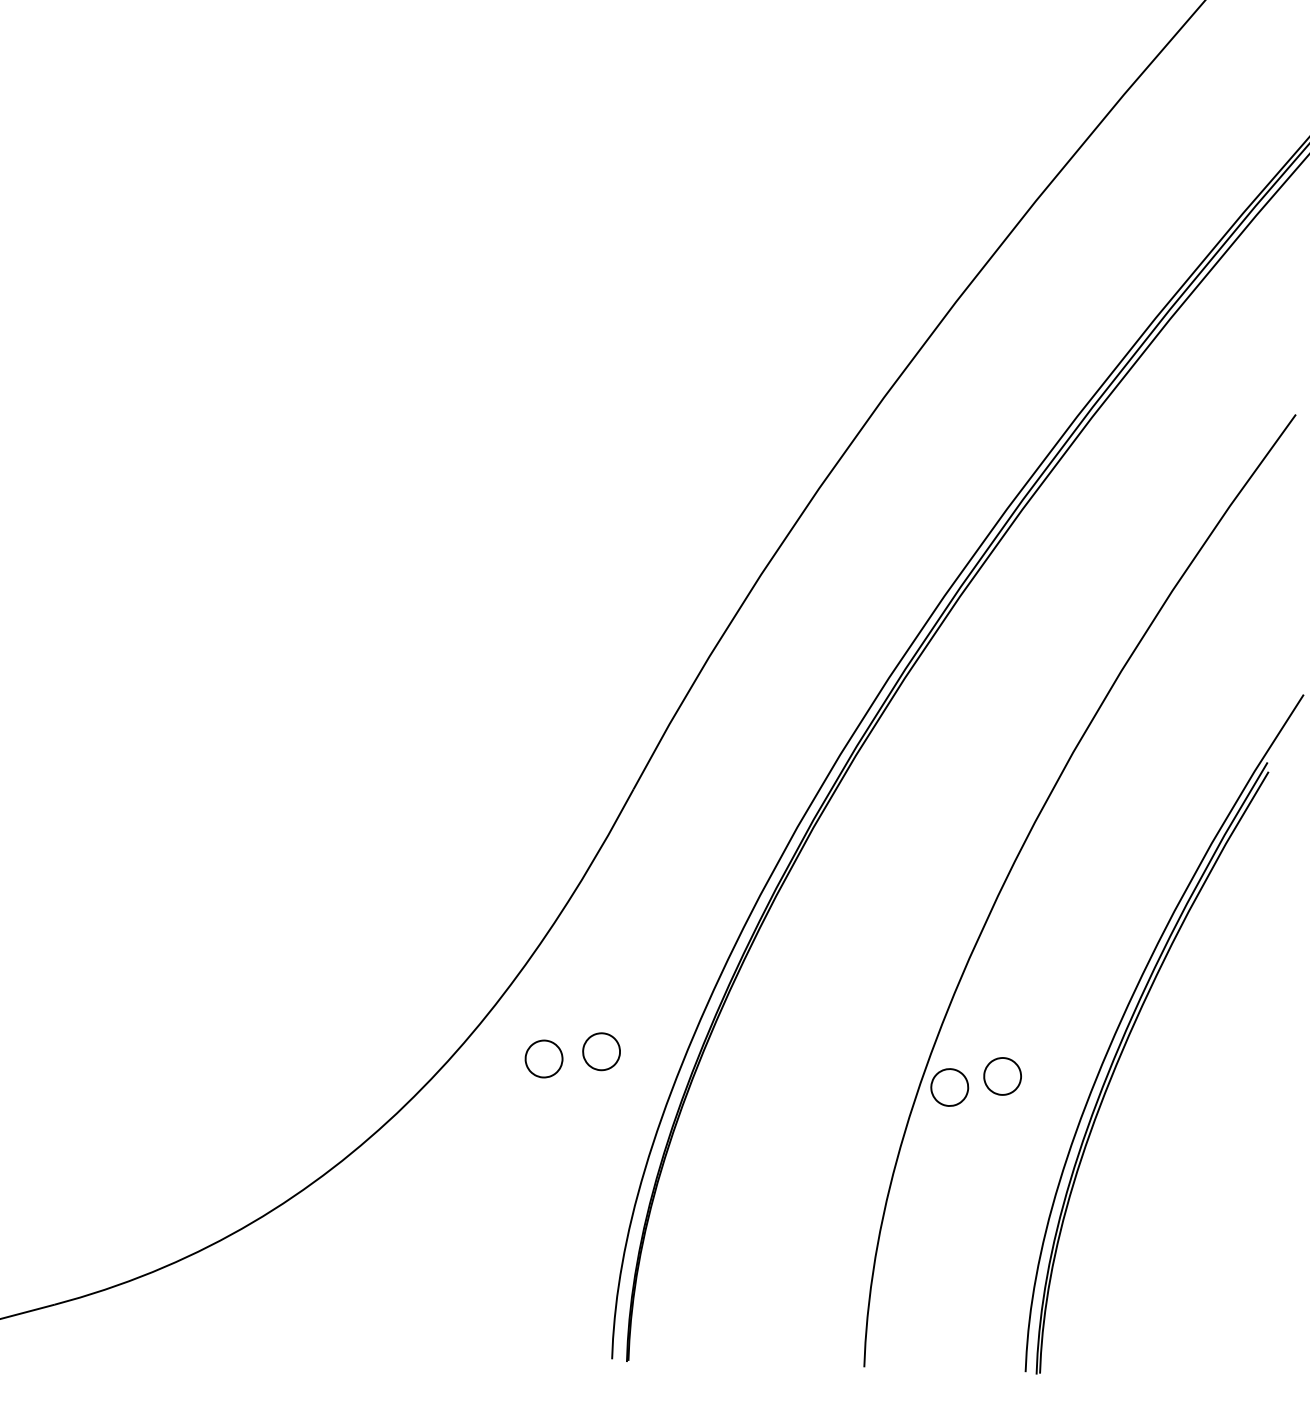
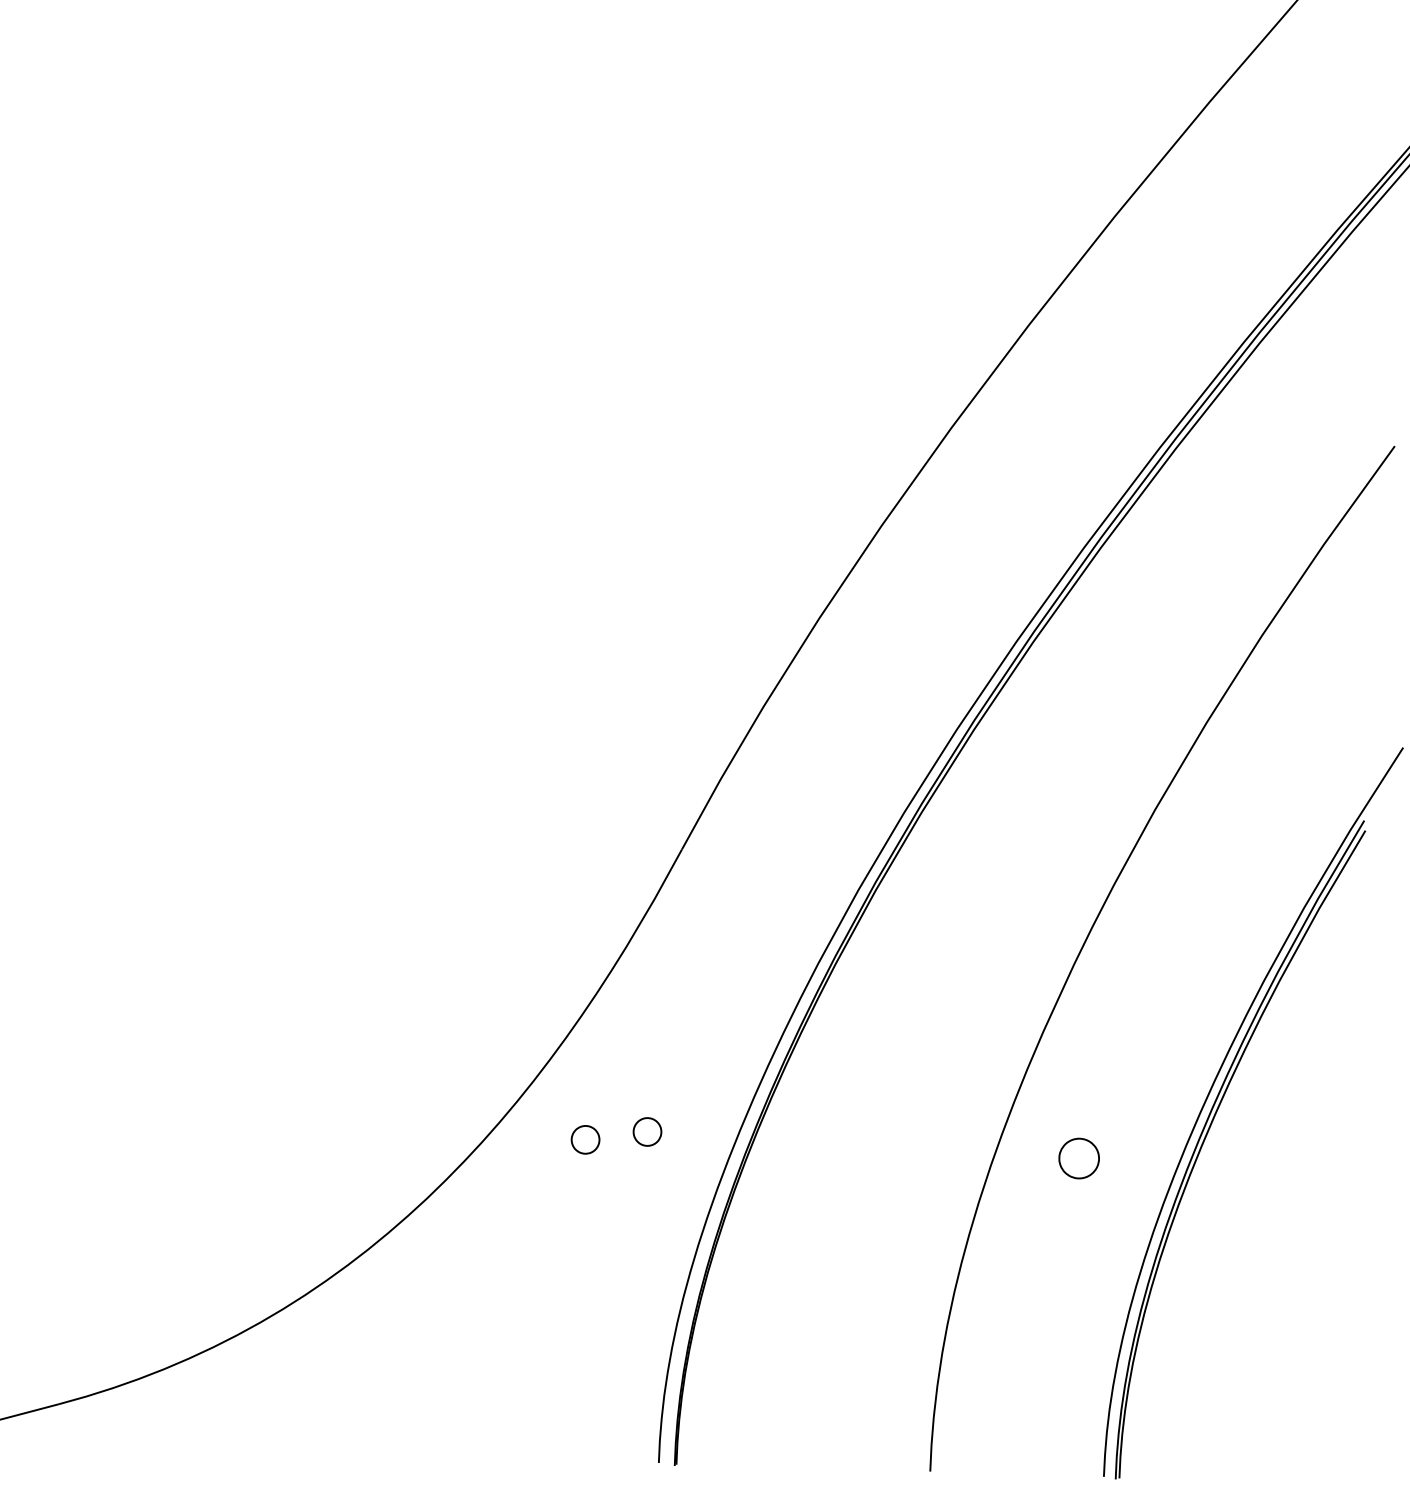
part: (601, 1051) -> (647, 1131), size x0.7
part: (543, 1058) -> (585, 1139), size x0.7
part: (949, 1087) -> (1021, 1170), removed

